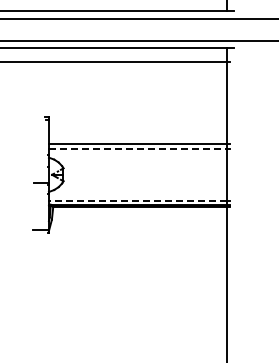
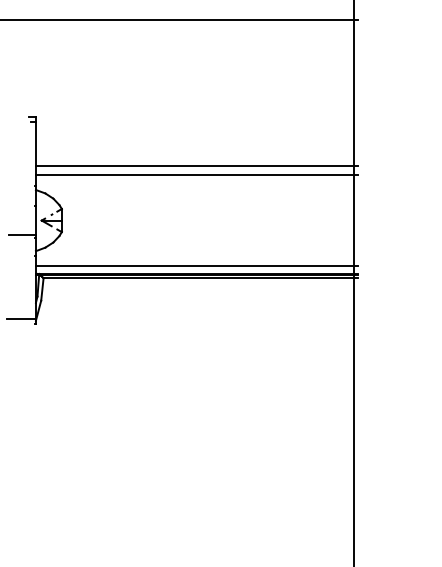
line: (138, 149) -> (195, 175), dashed -> solid
line: (137, 200) -> (193, 266), dashed -> solid

